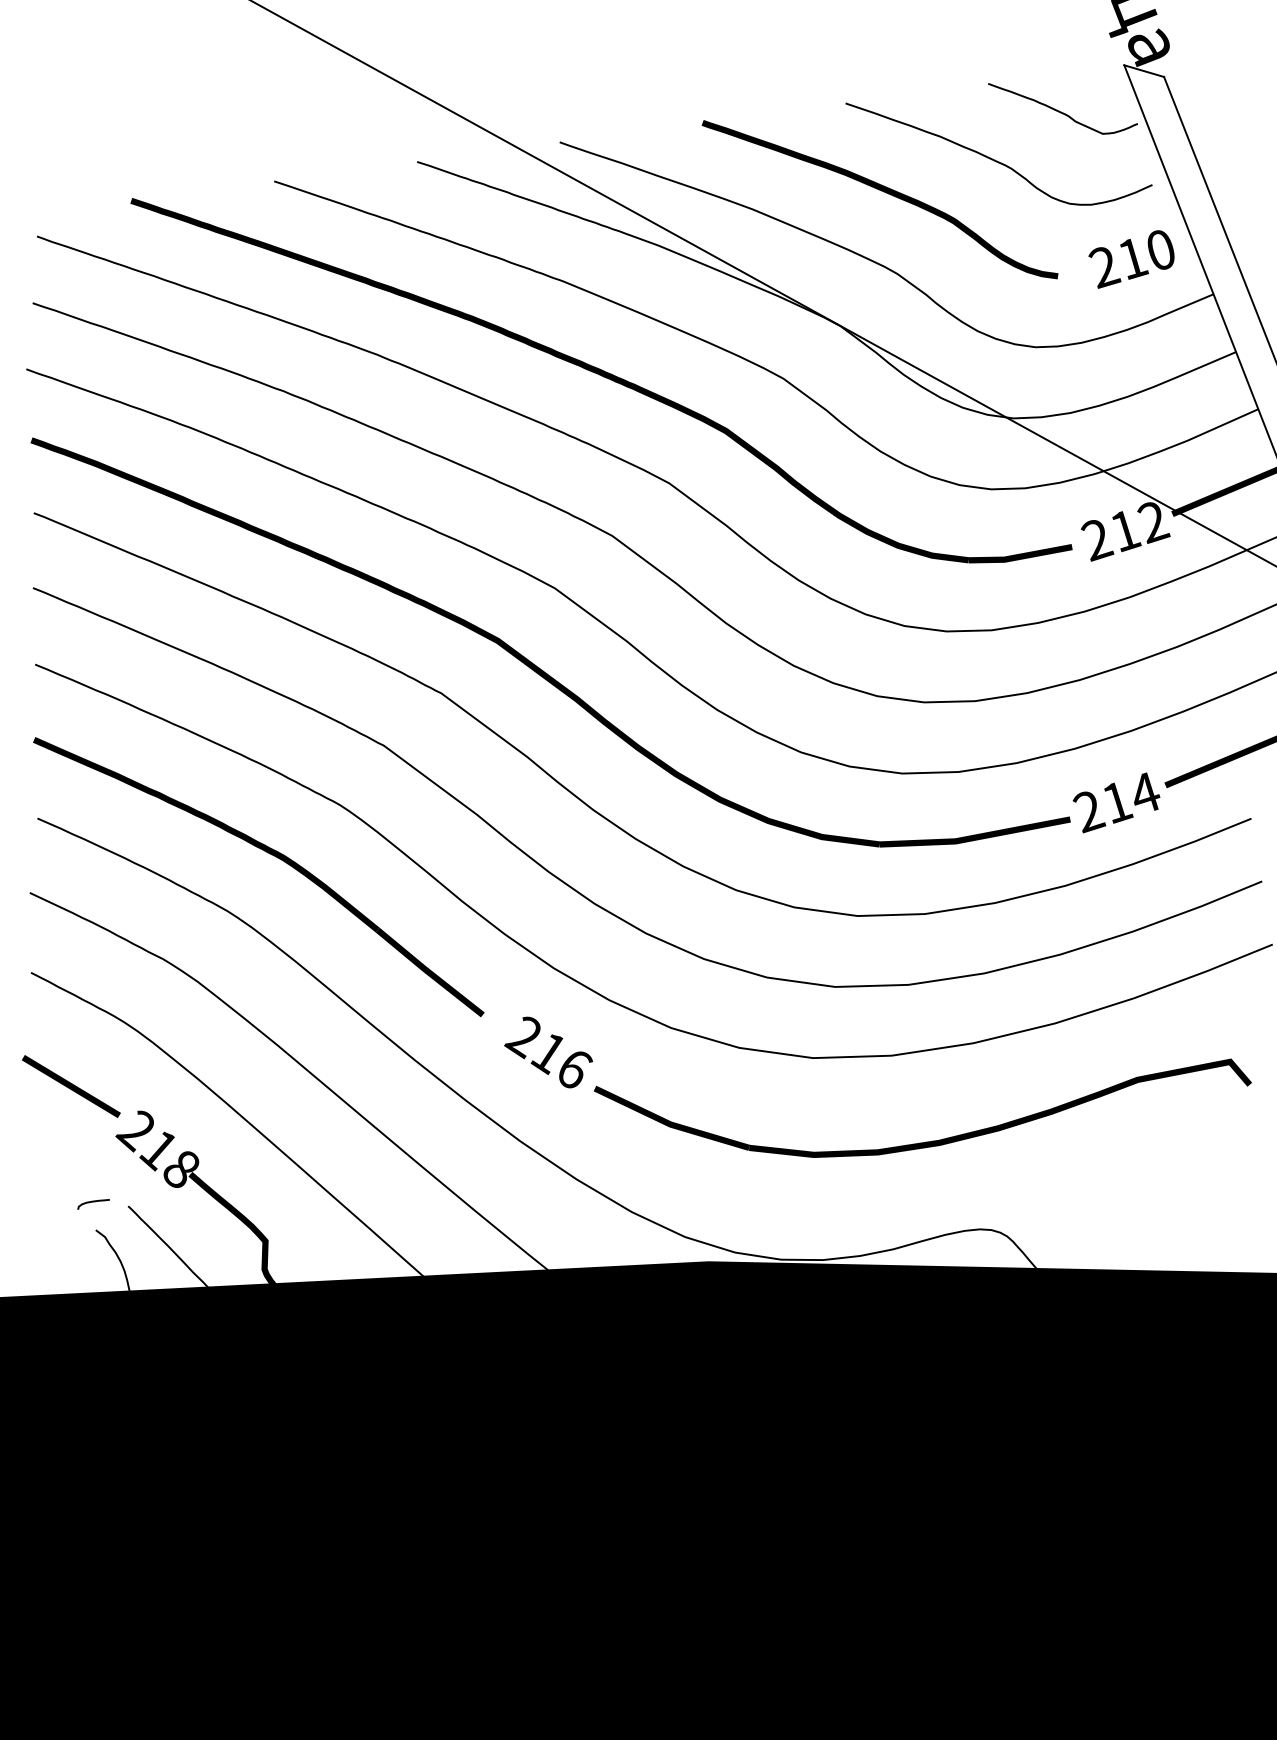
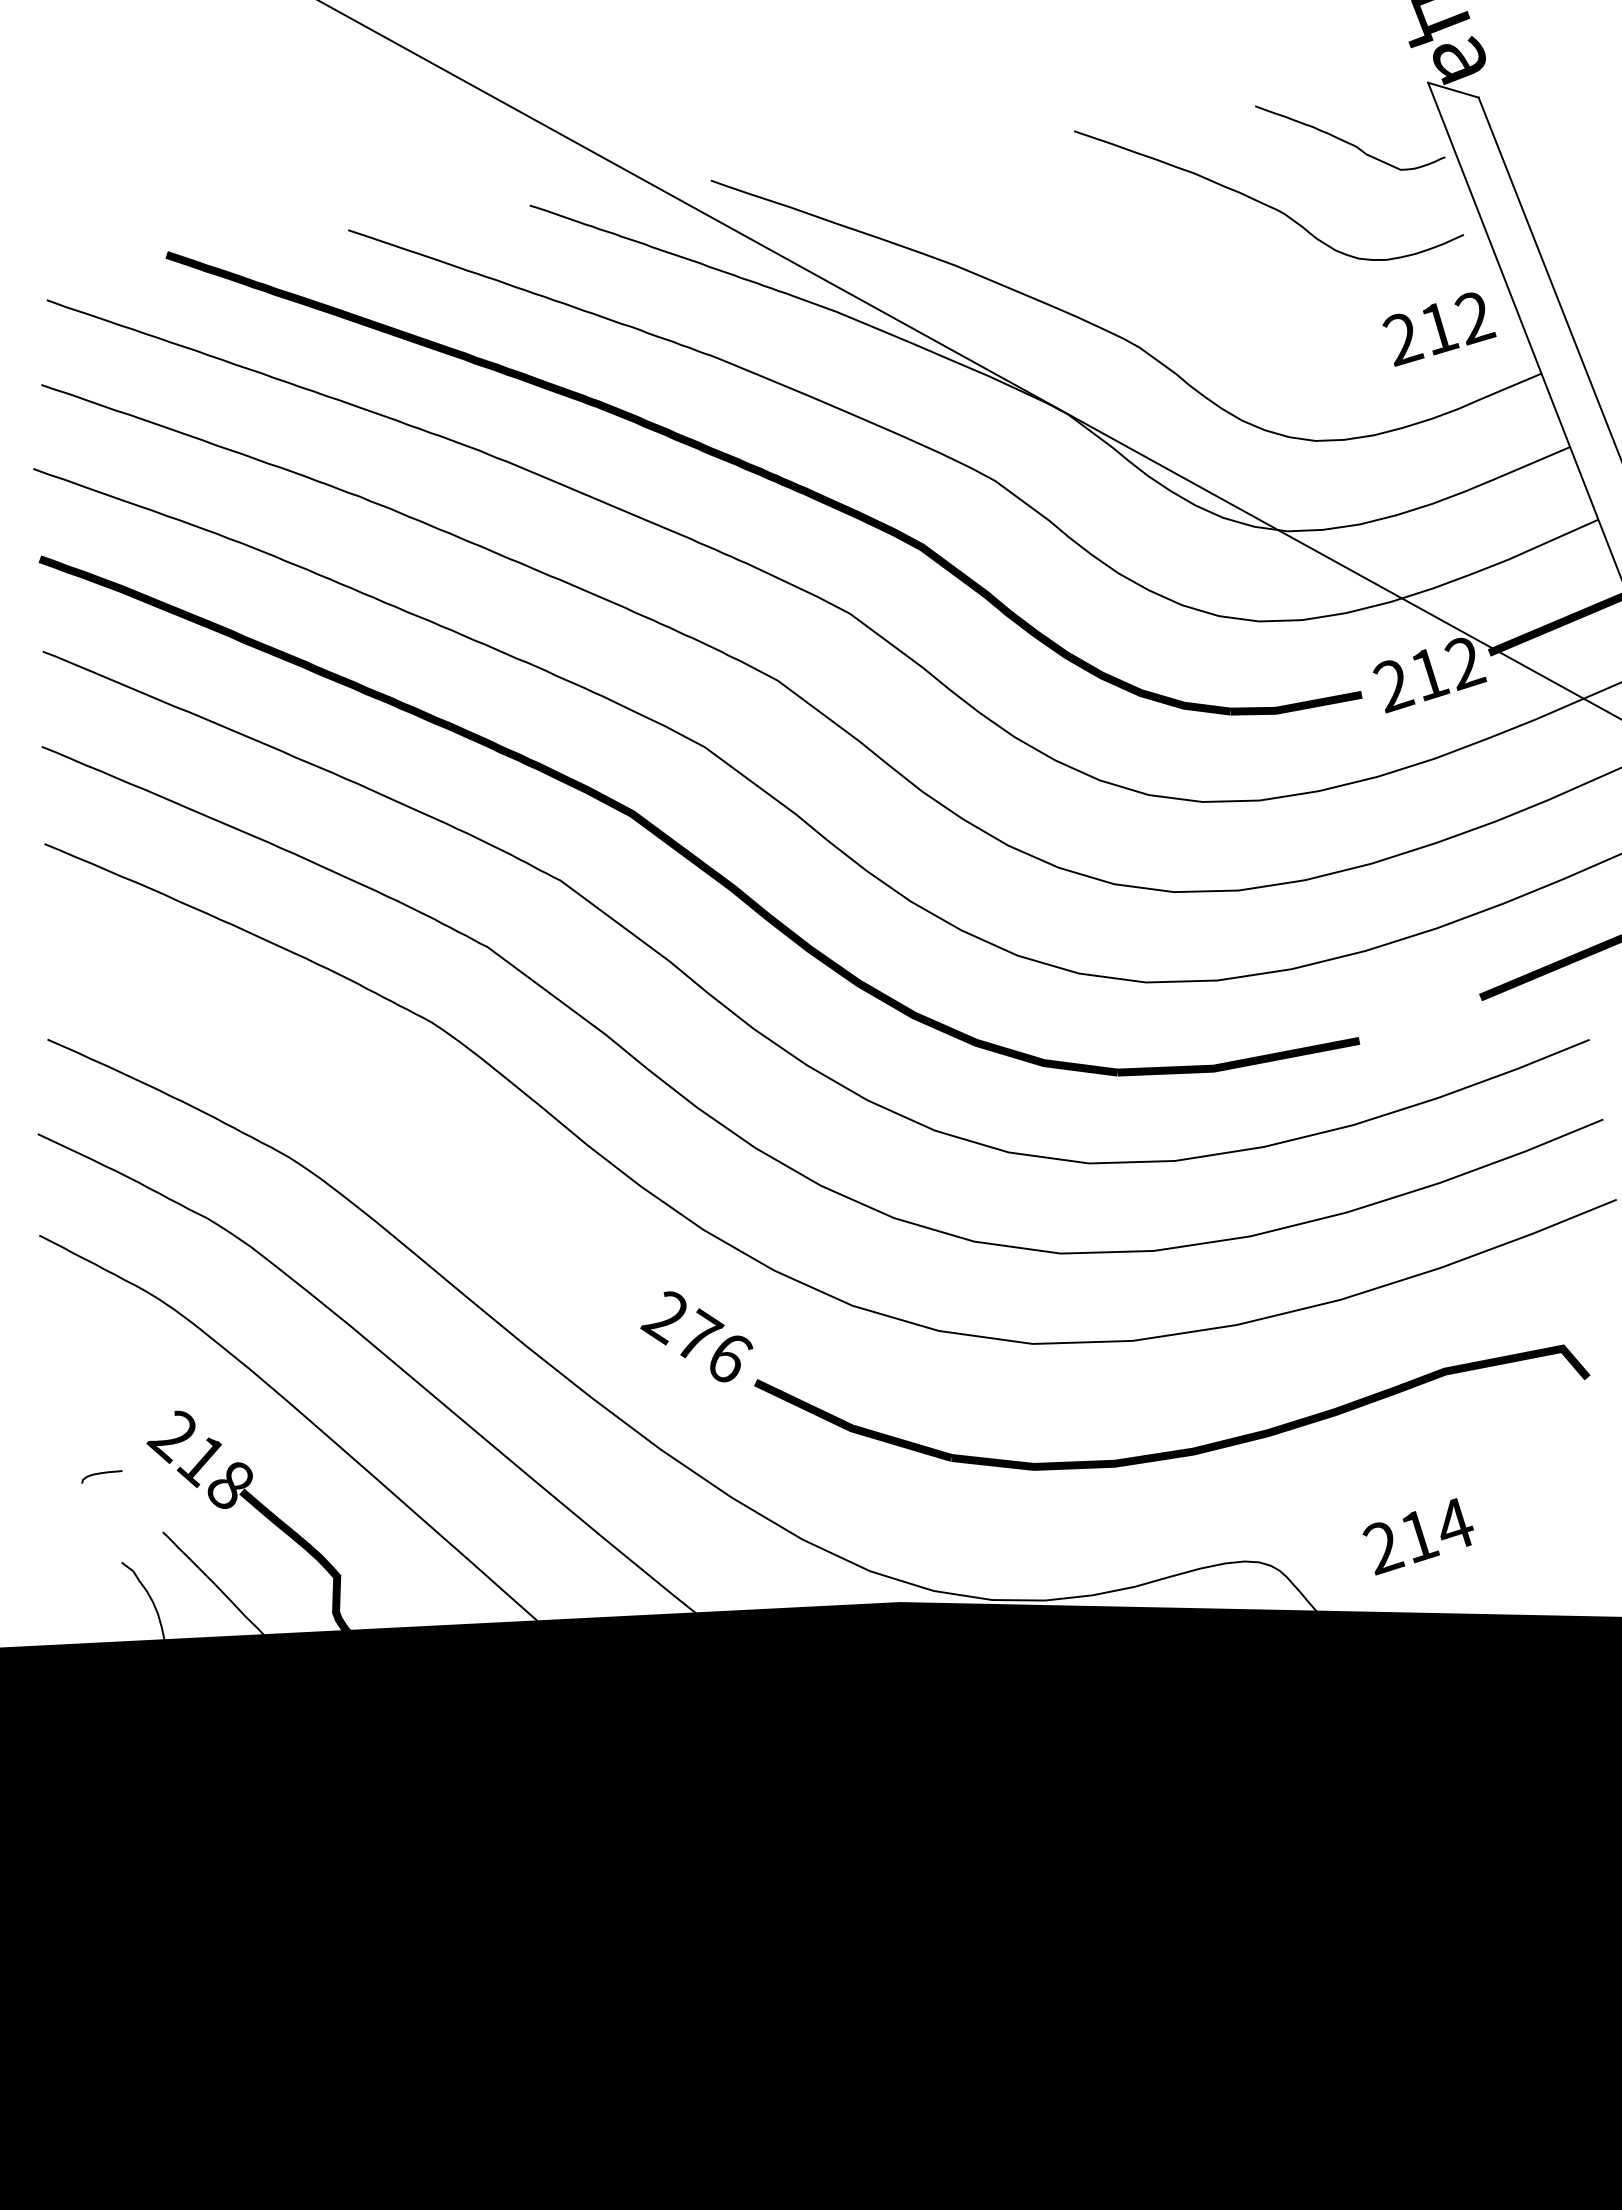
curve: (882, 191) -> (1120, 243), removed
text: (1161, 250) -> (1475, 318), 210 -> 212
text: (1115, 802) -> (1417, 1536), moved
part: (270, 854) -> (343, 1085), removed
text: (550, 1052) -> (699, 1336), 216 -> 276
line: (71, 1086) -> (90, 1380), removed
curve: (93, 1202) -> (101, 1474), moved

